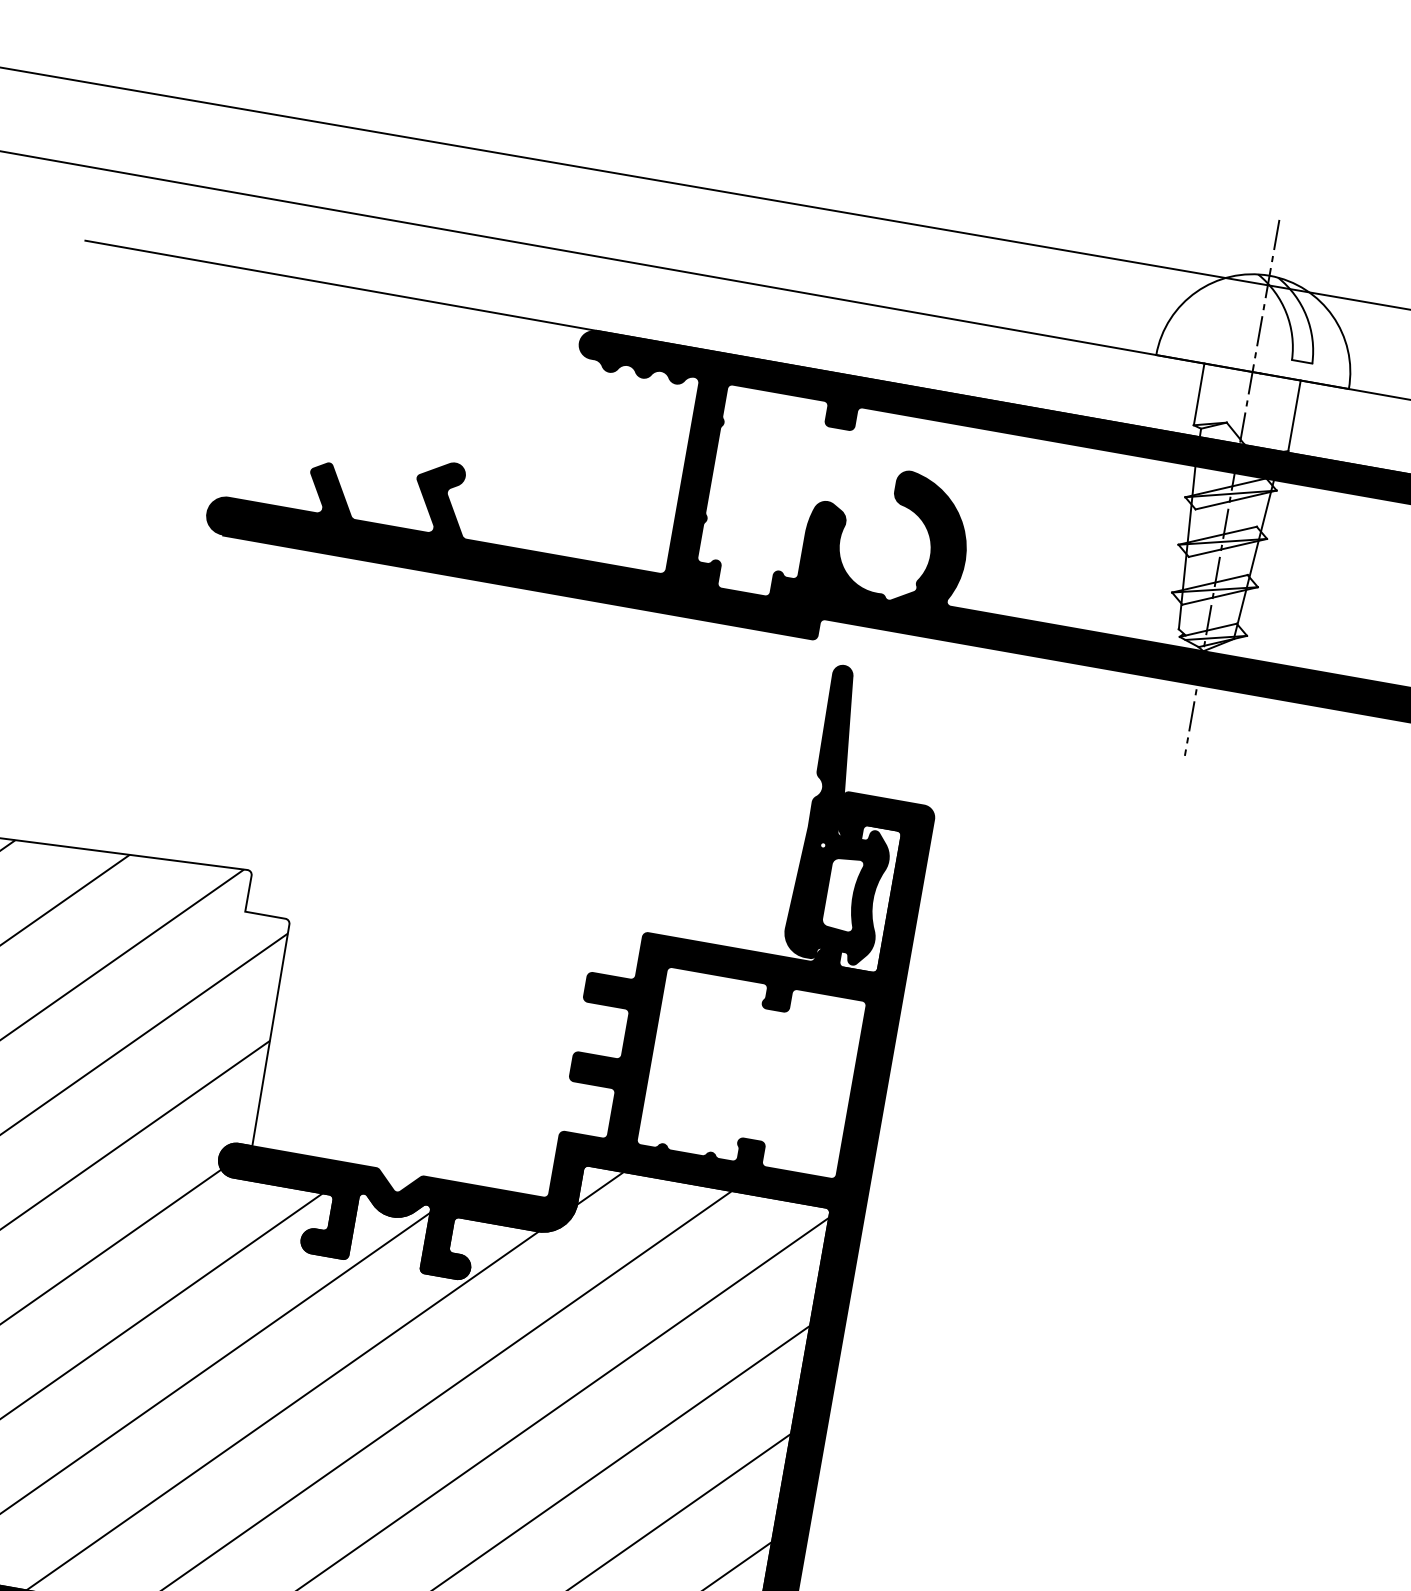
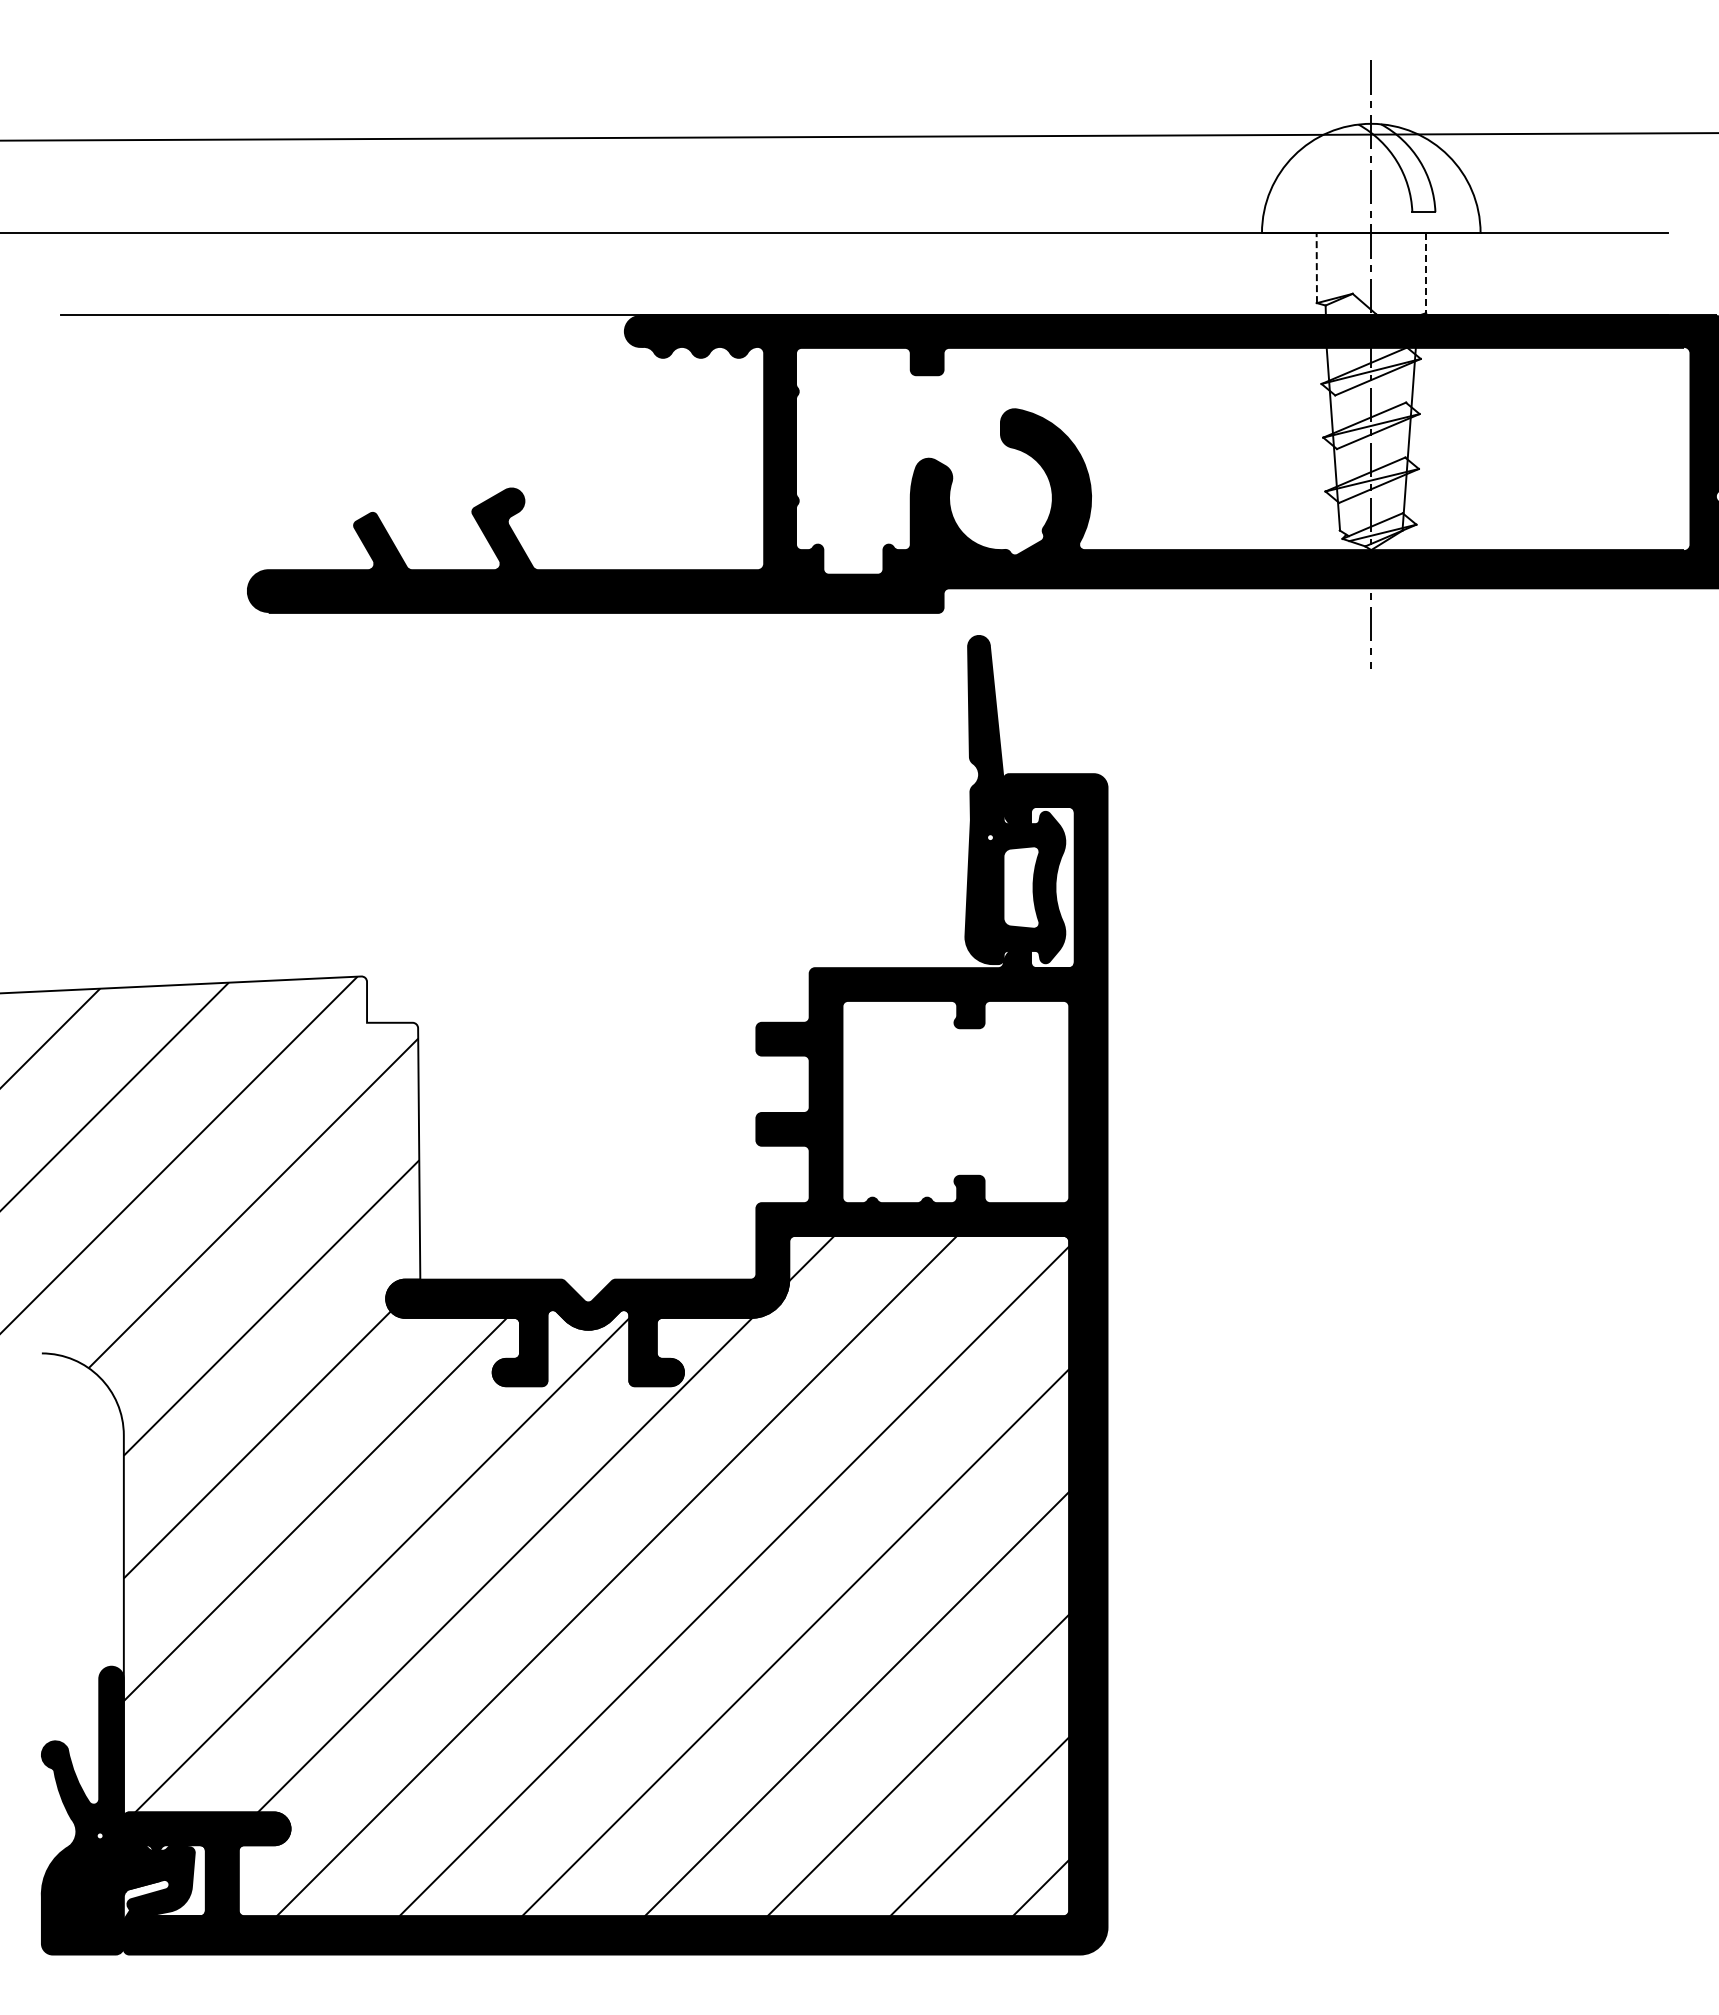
line: (1198, 394) -> (1316, 268), solid -> dashed
line: (1294, 416) -> (1425, 273), solid -> dashed

